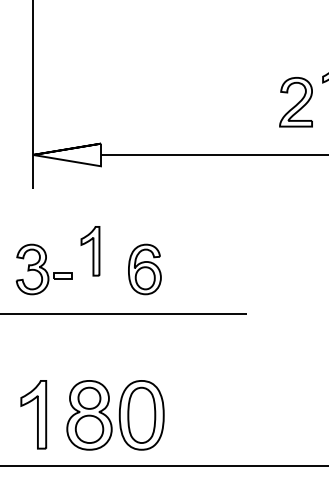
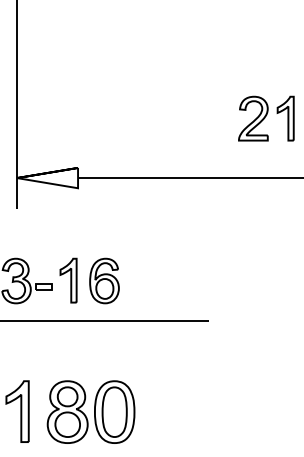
part: (296, 102) -> (253, 118), moved
part: (90, 251) -> (68, 280), moved
part: (144, 268) -> (104, 280), moved

